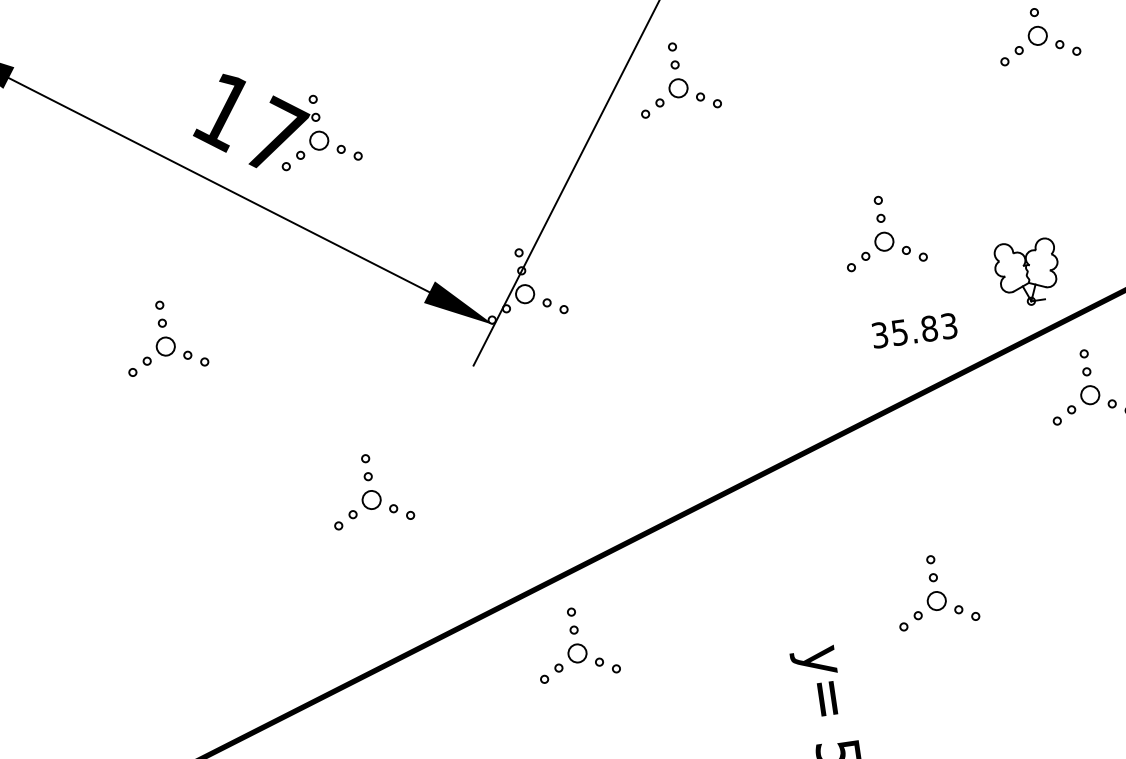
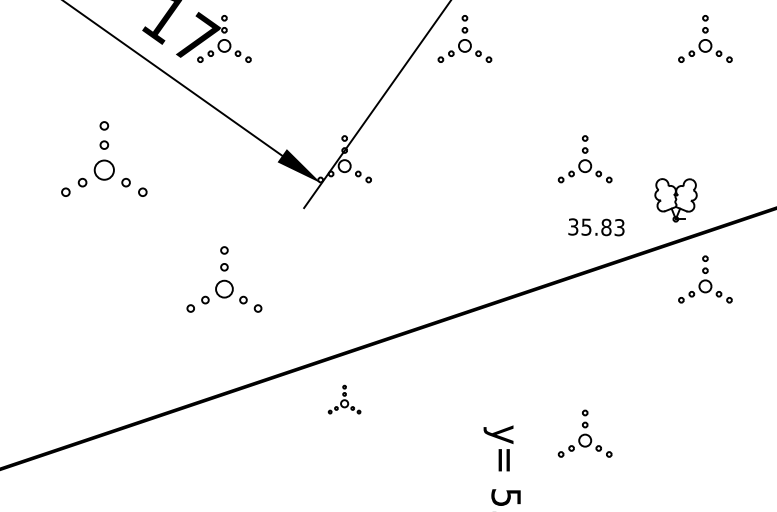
part: (163, 336) -> (103, 159), size x1.6
part: (370, 489) -> (224, 279), size x1.4
part: (934, 590) -> (584, 433), moved
part: (575, 642) -> (344, 399), size x0.6

